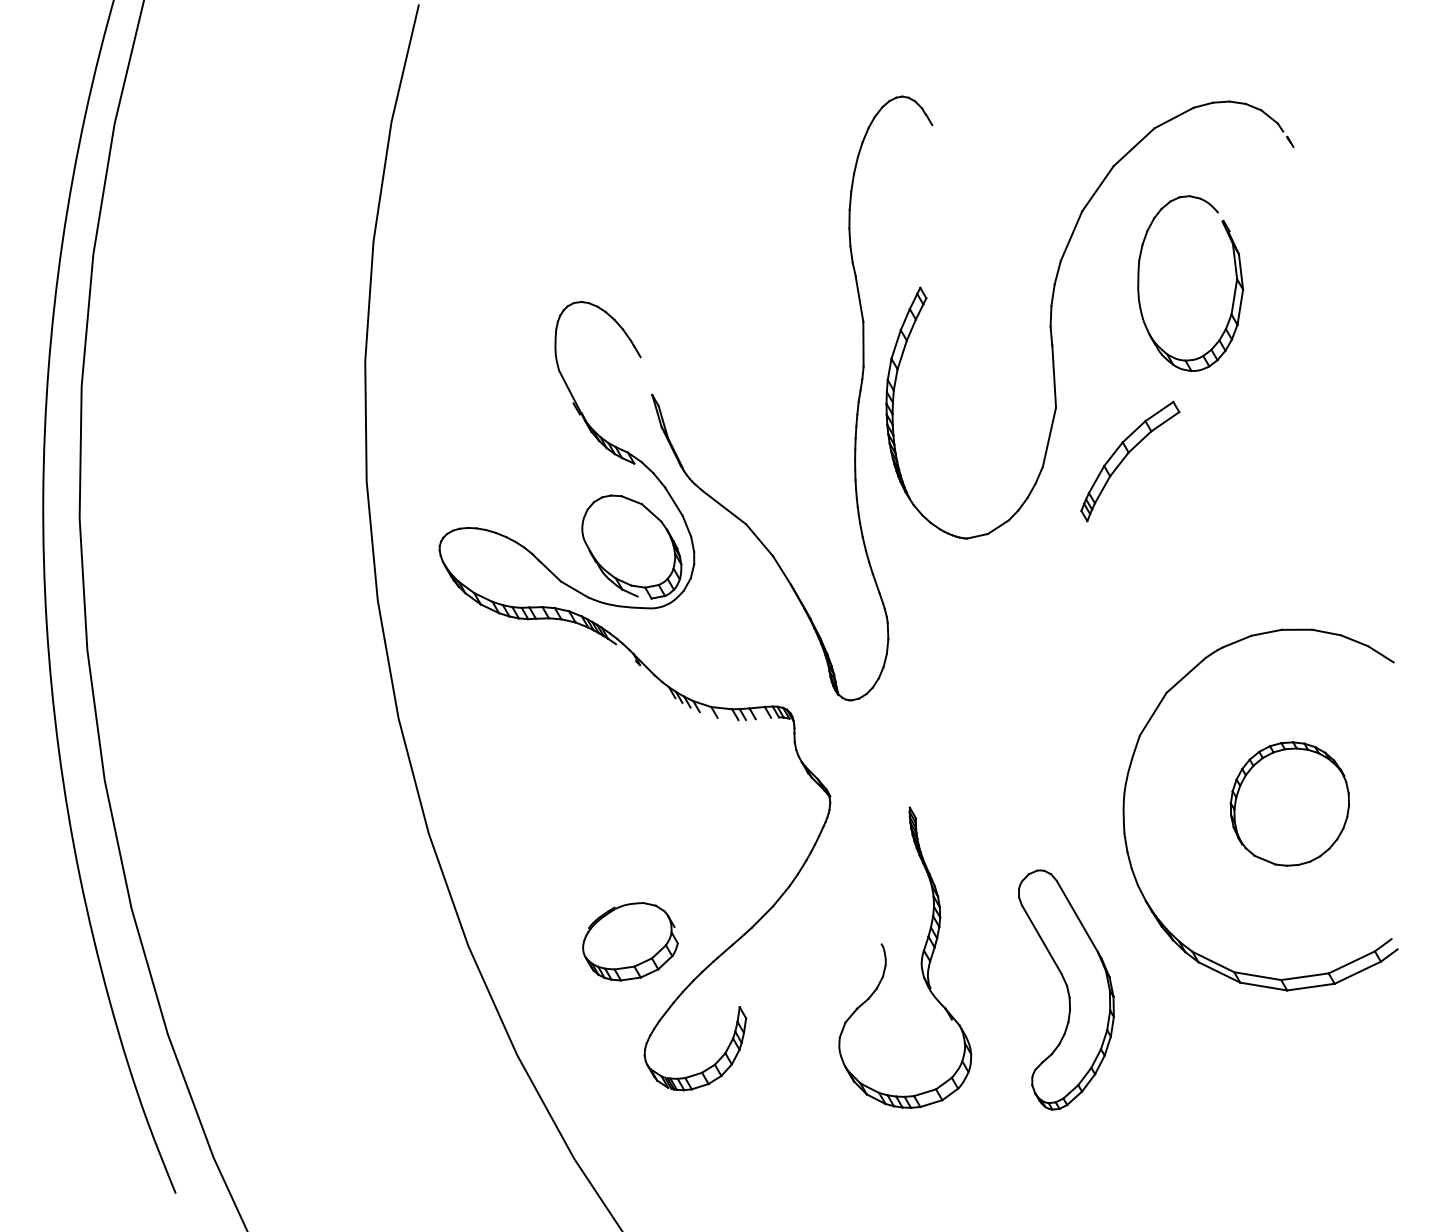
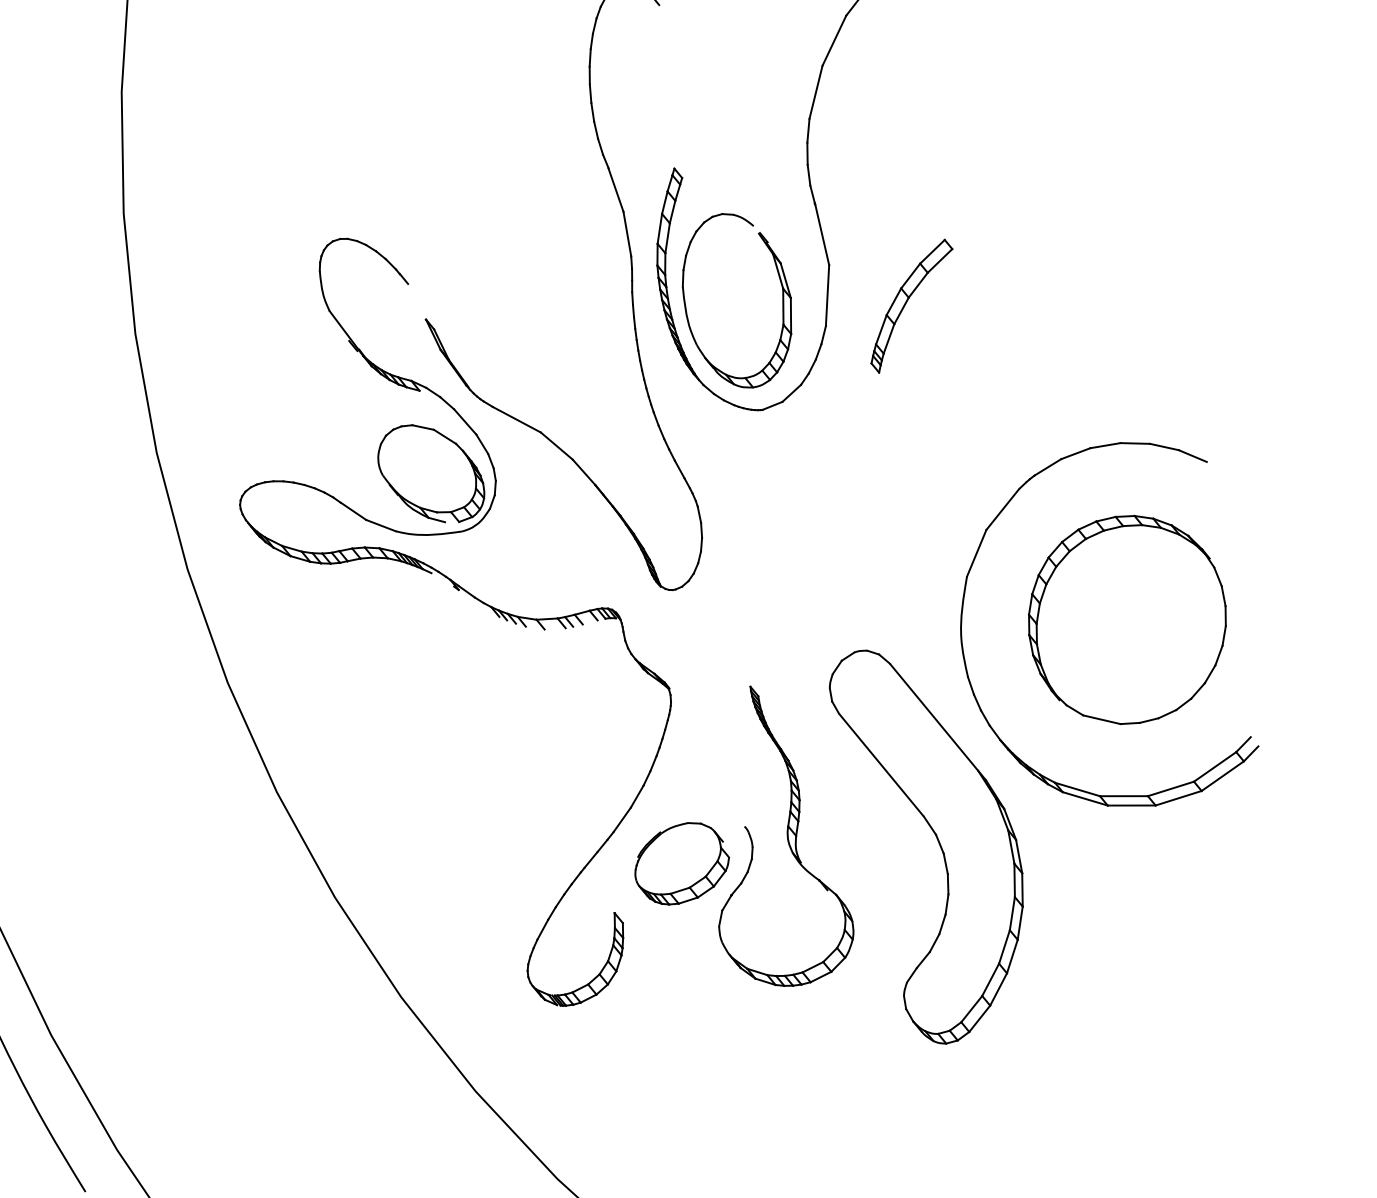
part: (1234, 287) -> (781, 297), moved
part: (1289, 803) -> (1126, 619), size x1.67
part: (630, 941) -> (681, 863), moved
part: (1066, 989) -> (936, 841), size x1.67

